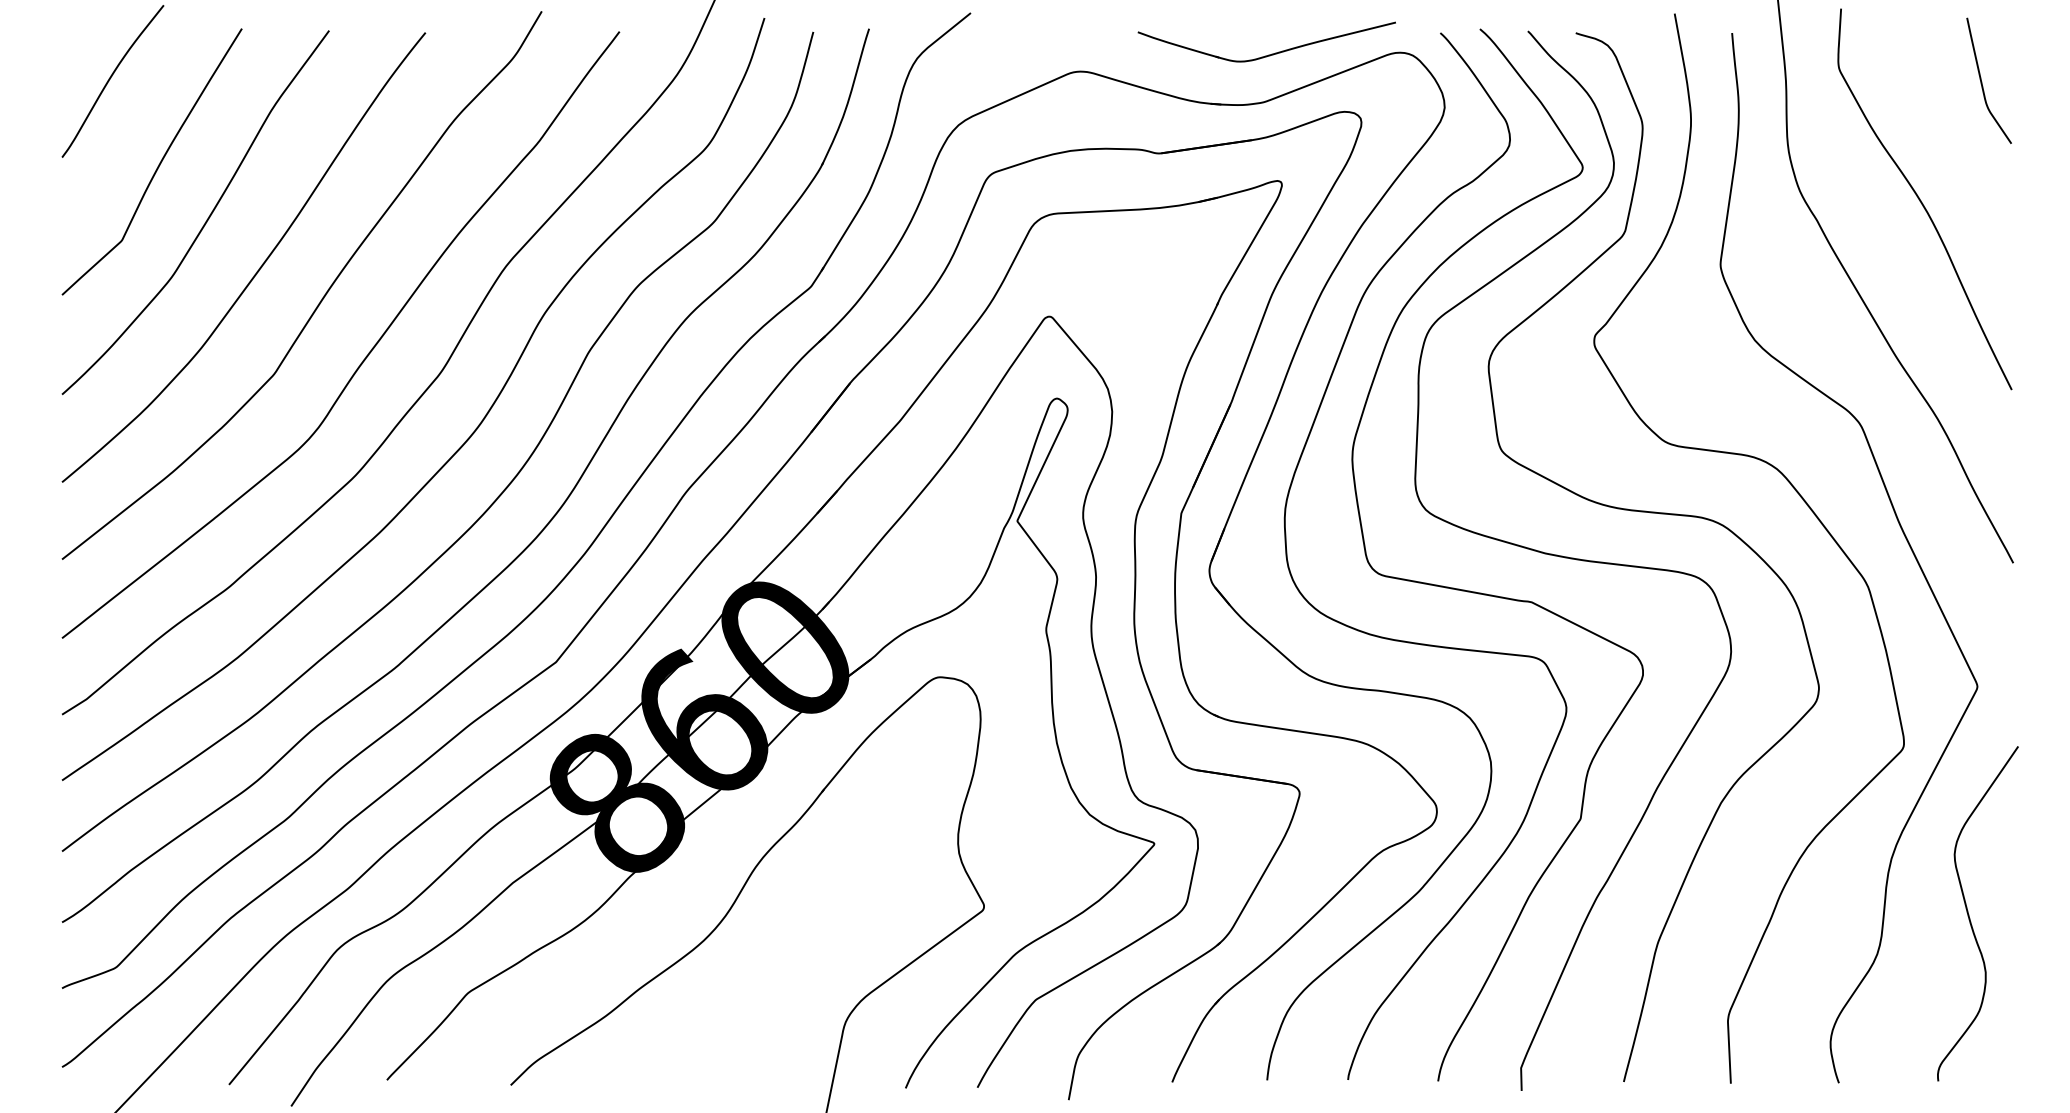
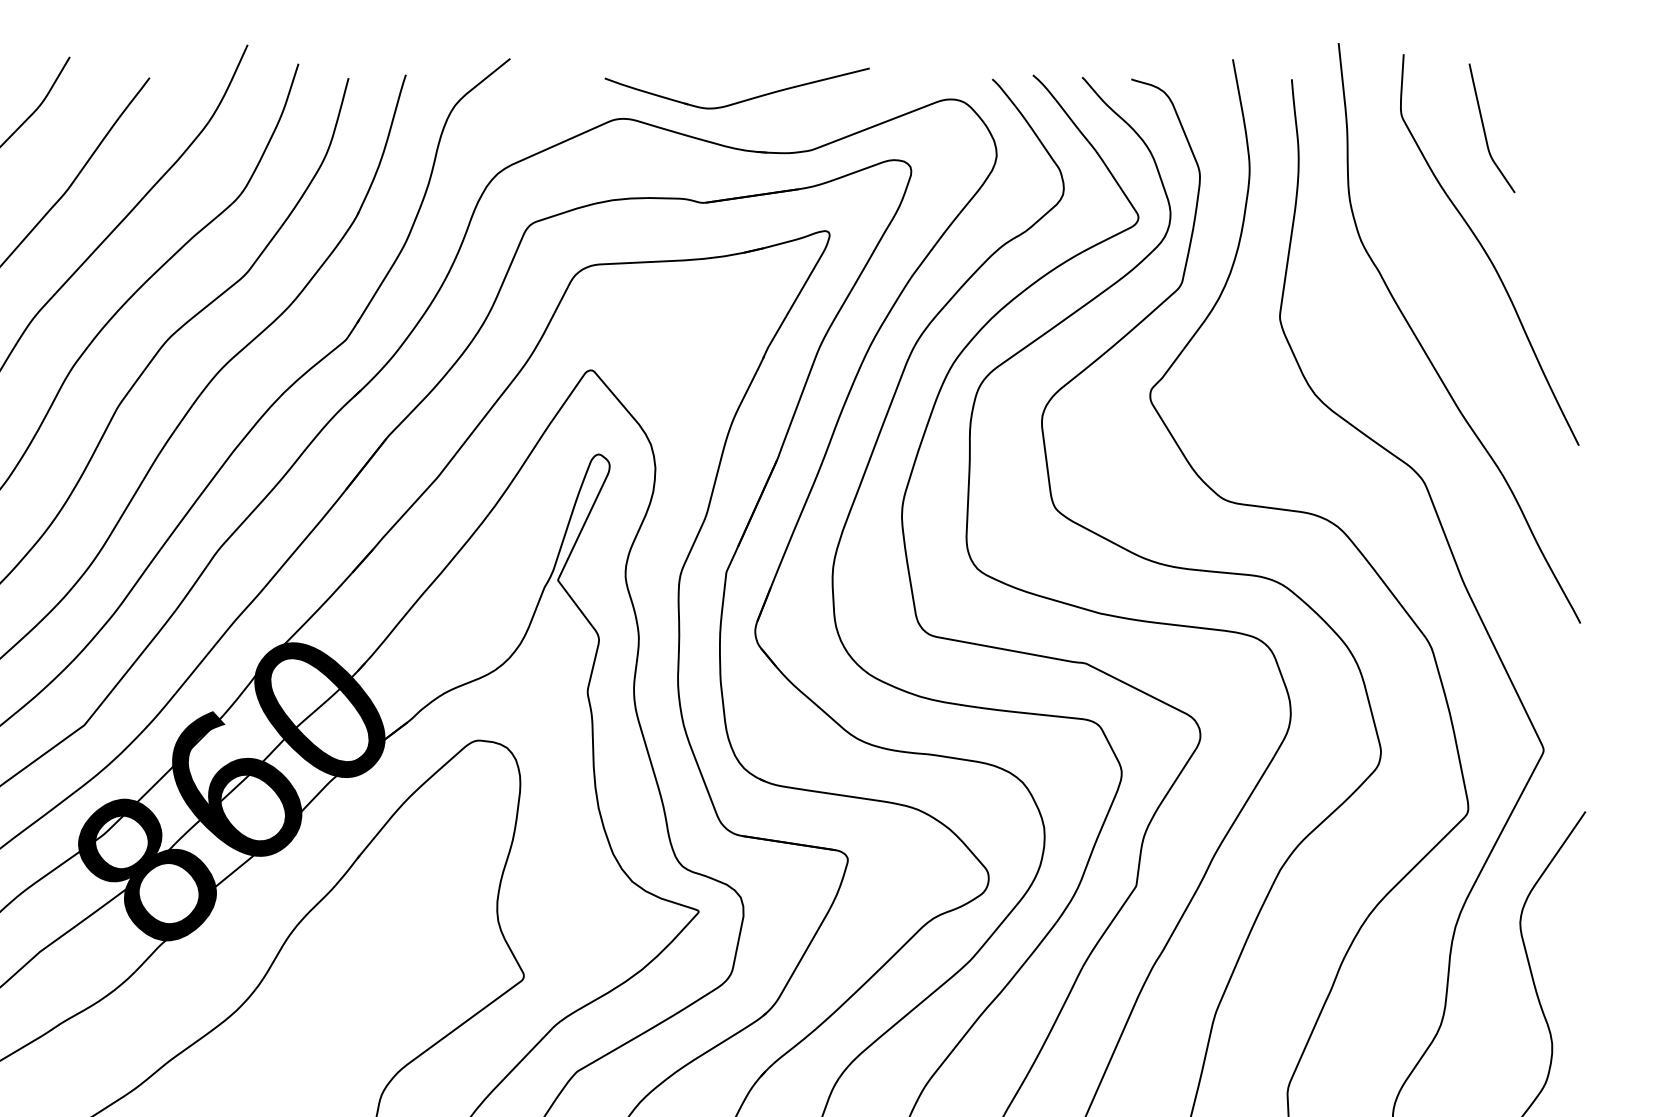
part: (1271, 53) -> (741, 100), moved
curve: (1982, 81) -> (1485, 128), moved

